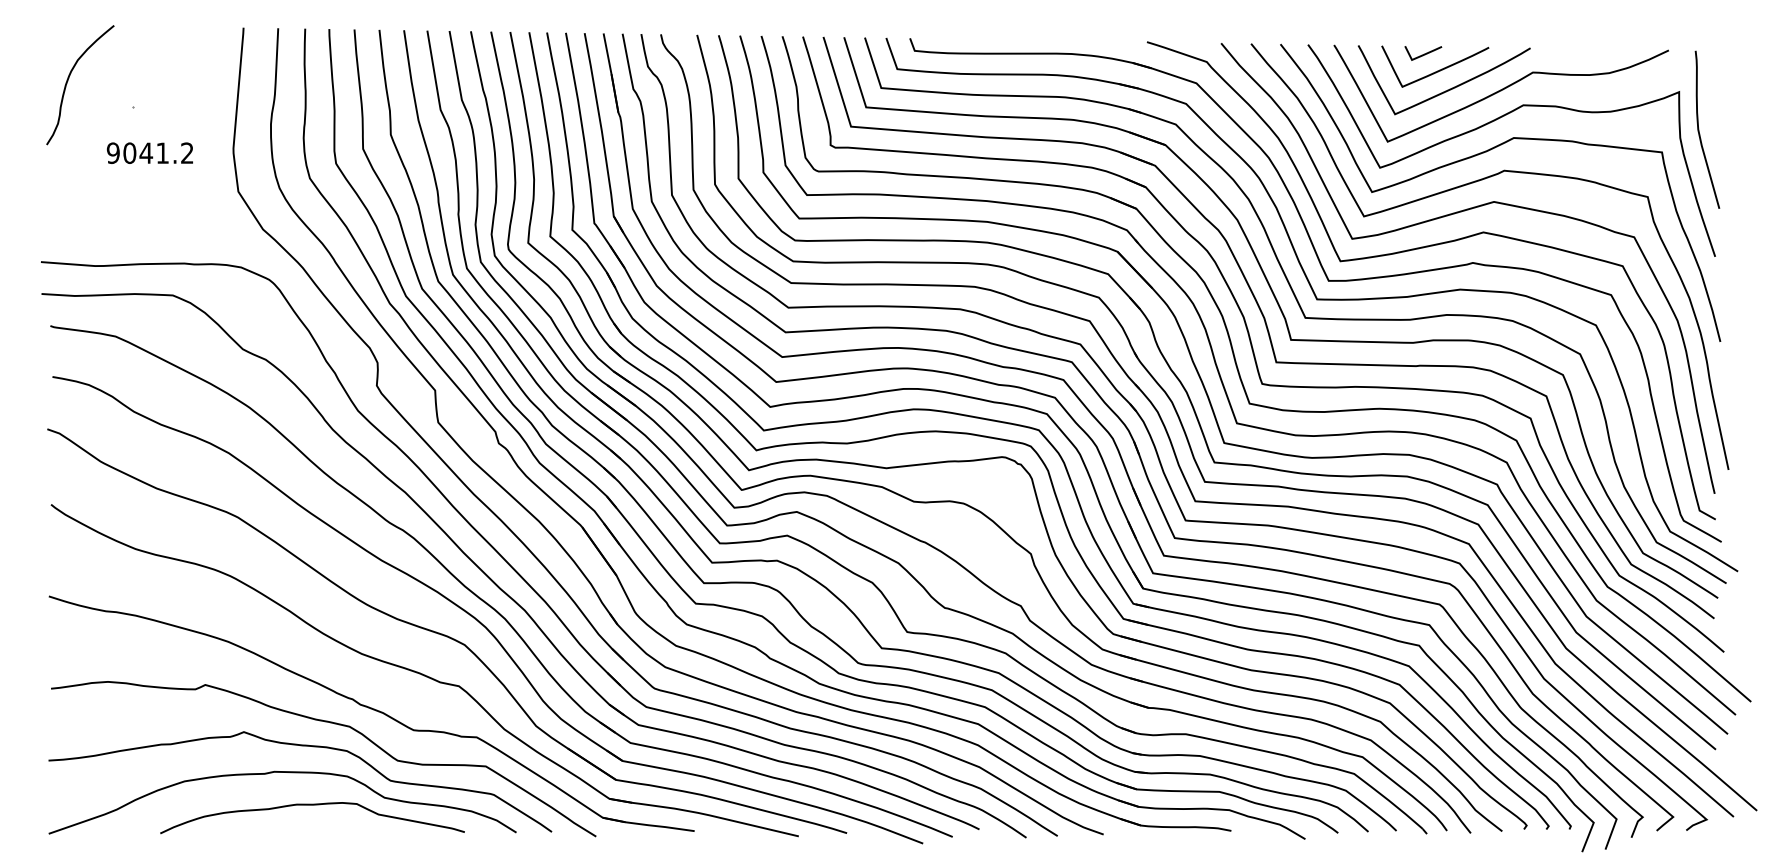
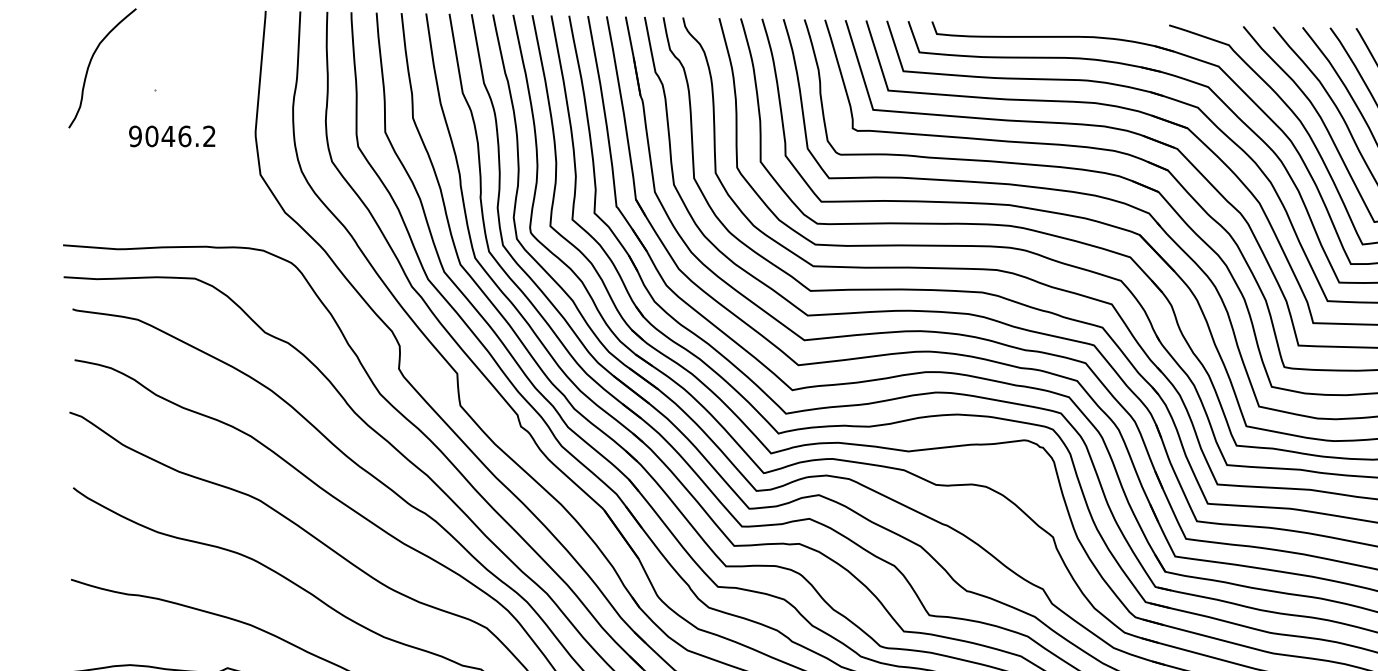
text: (162, 152) -> (184, 135), 9041.2 -> 9046.2

